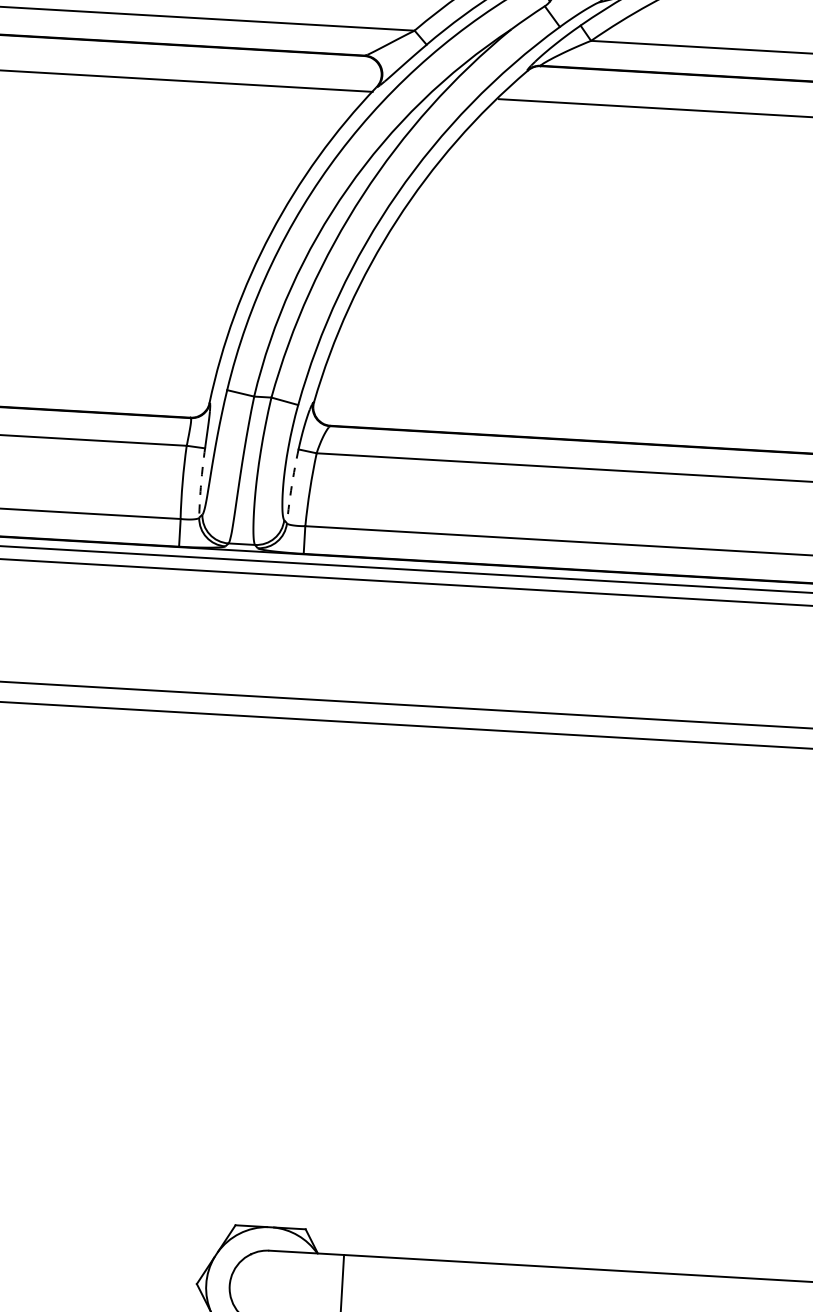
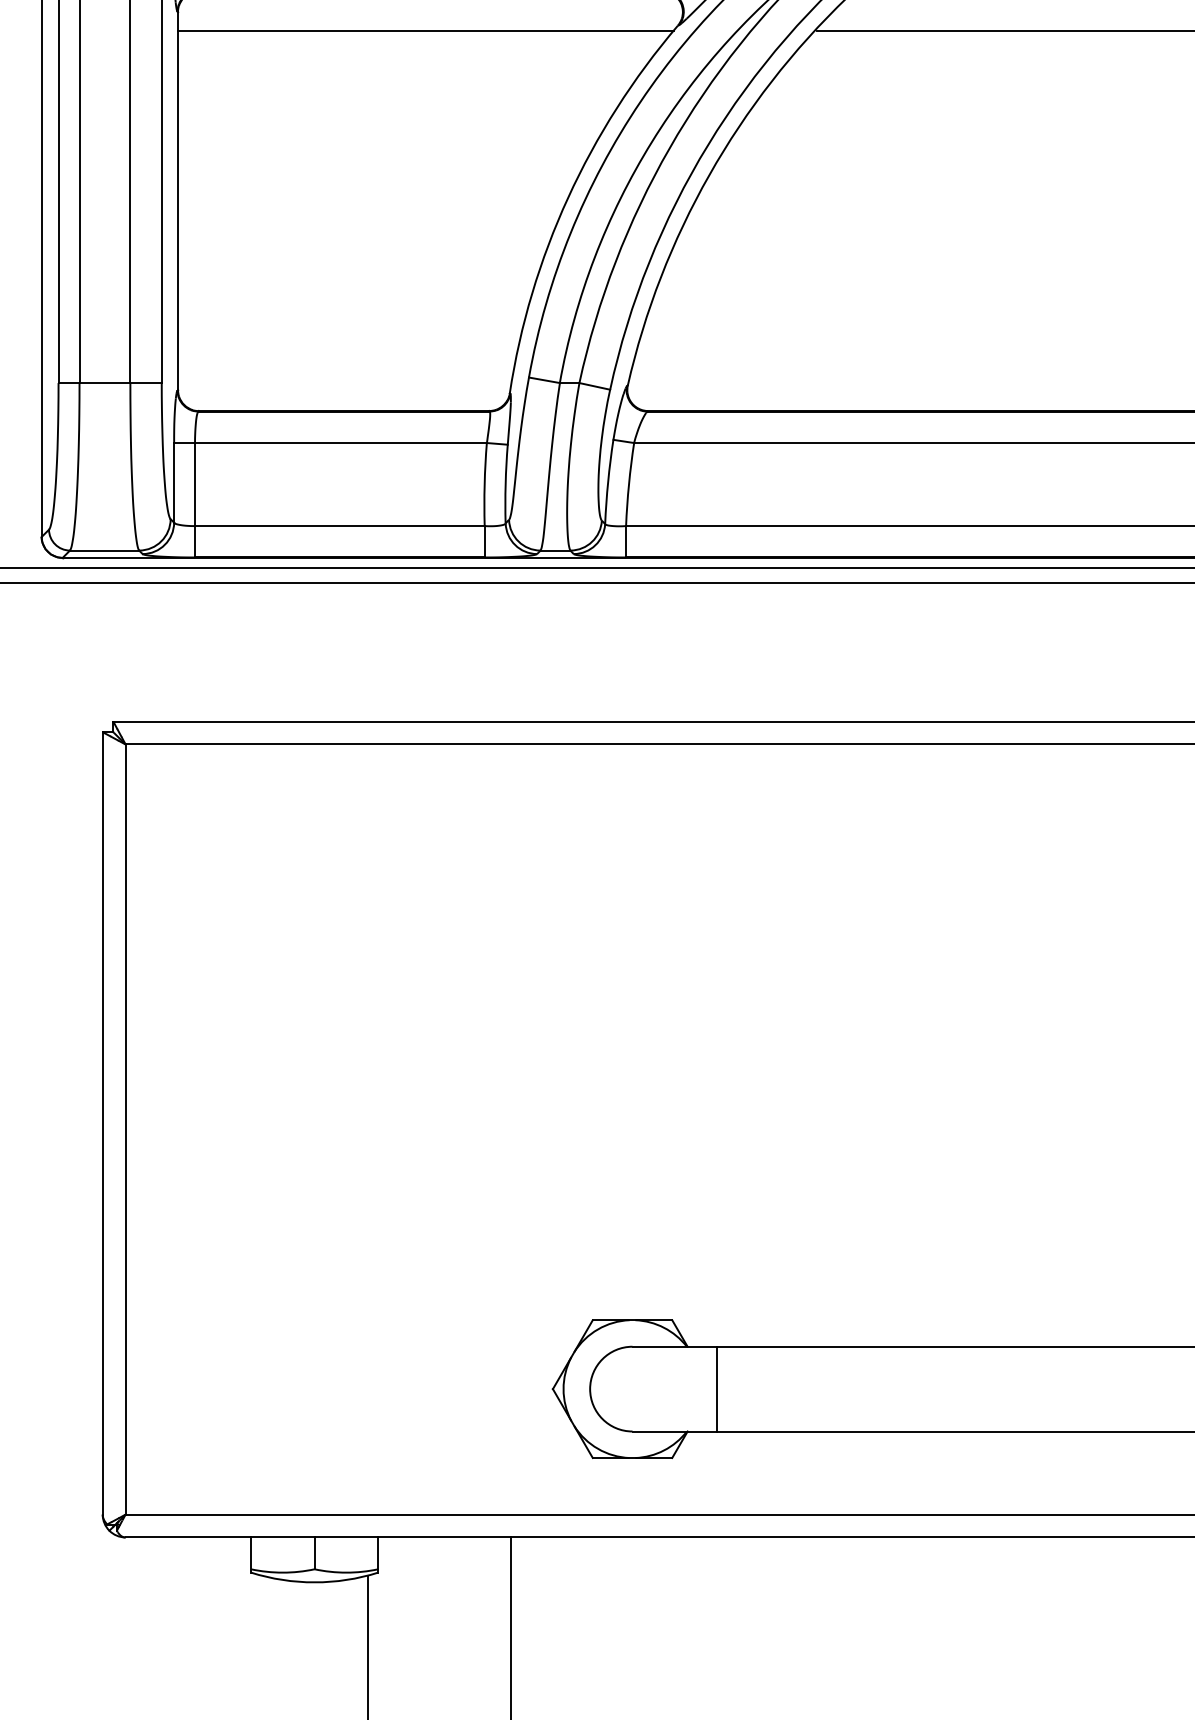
arc: (201, 483) -> (505, 484), dashed -> solid
arc: (292, 485) -> (608, 481), dashed -> solid

